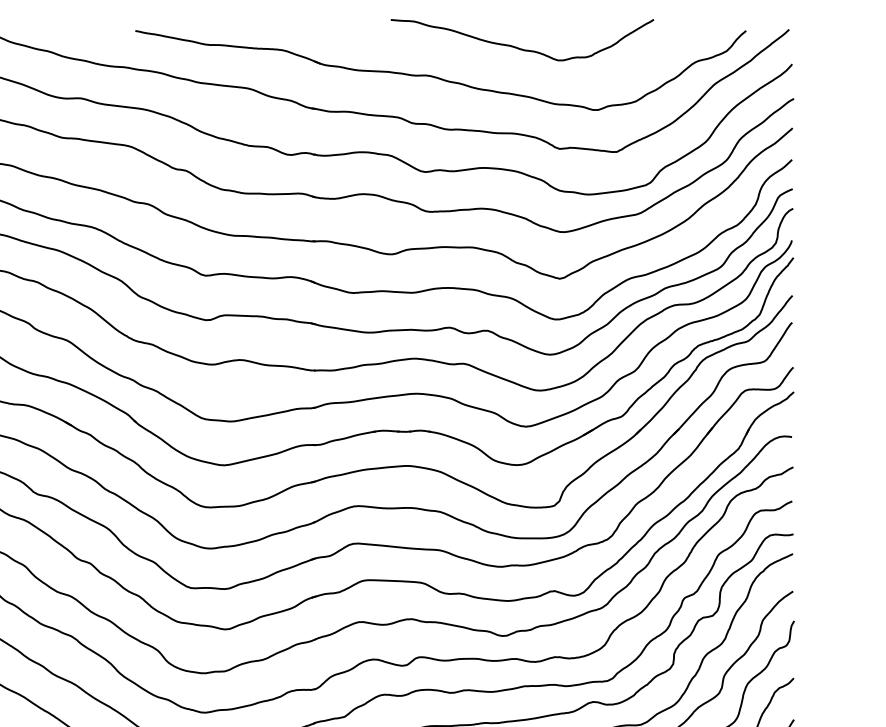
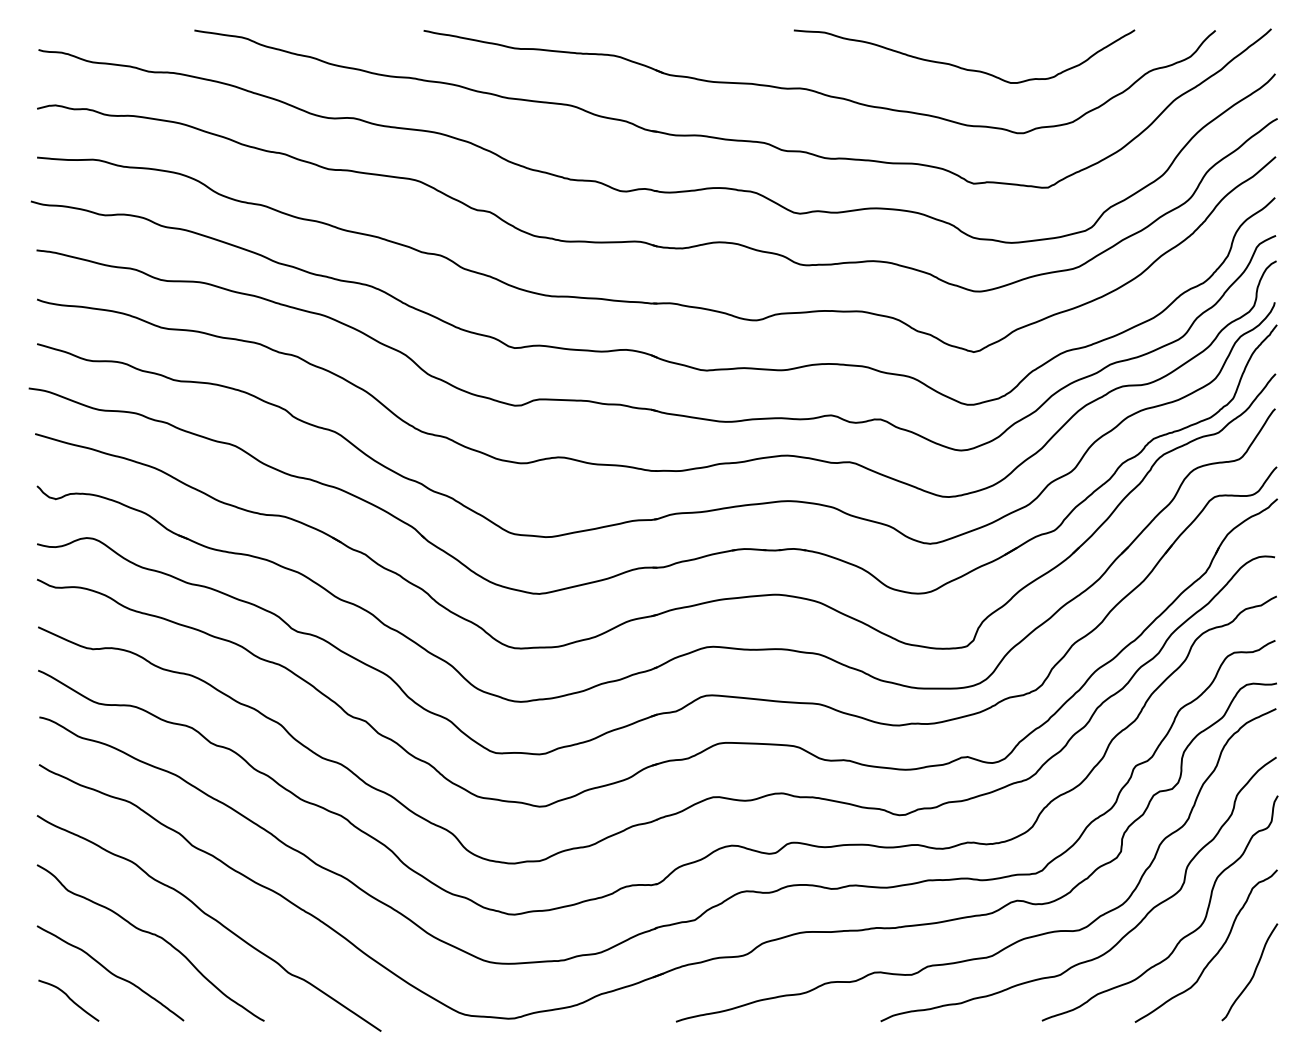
curve: (521, 48) -> (963, 67), moved

